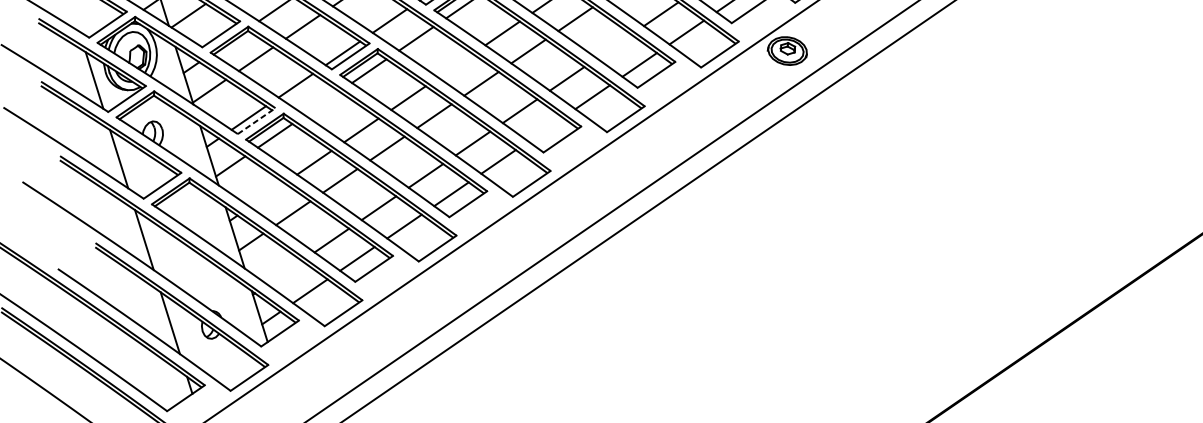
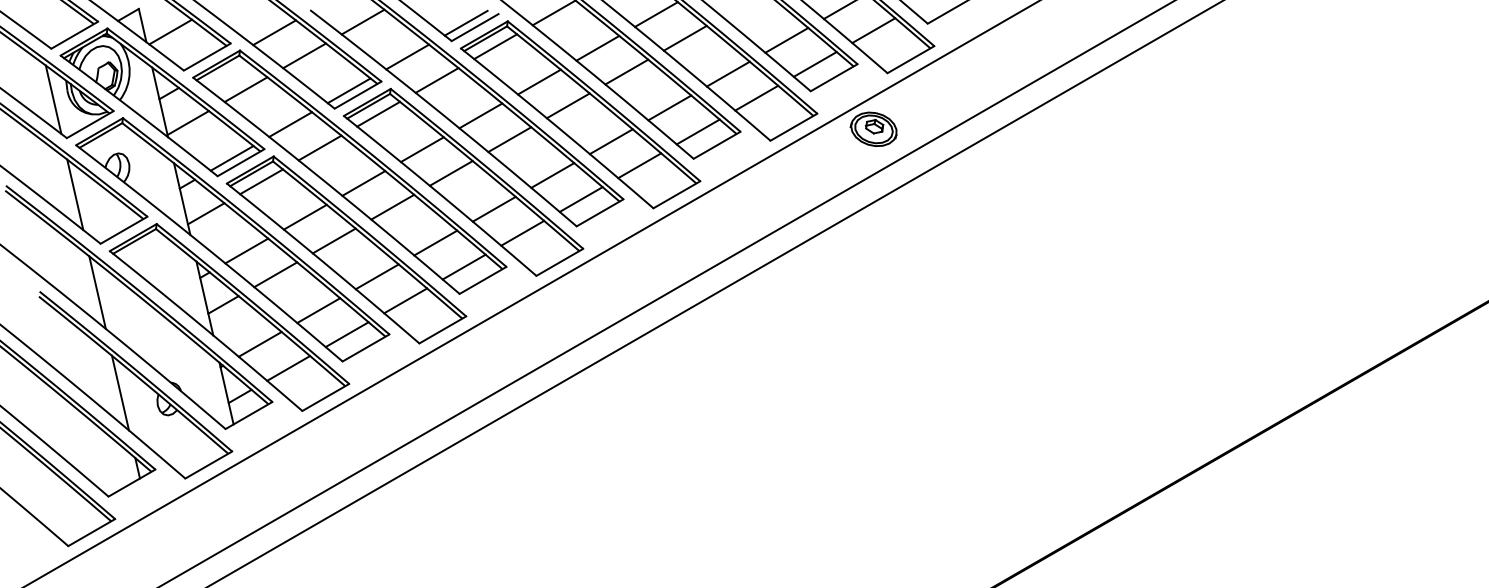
line: (613, 46) -> (669, 107), added
line: (455, 65) -> (480, 115), added
line: (321, 103) -> (319, 147), added
line: (256, 120) -> (241, 162), dashed -> solid
line: (545, 129) -> (580, 199), added
line: (267, 194) -> (246, 250), added
line: (284, 273) -> (259, 344), added

